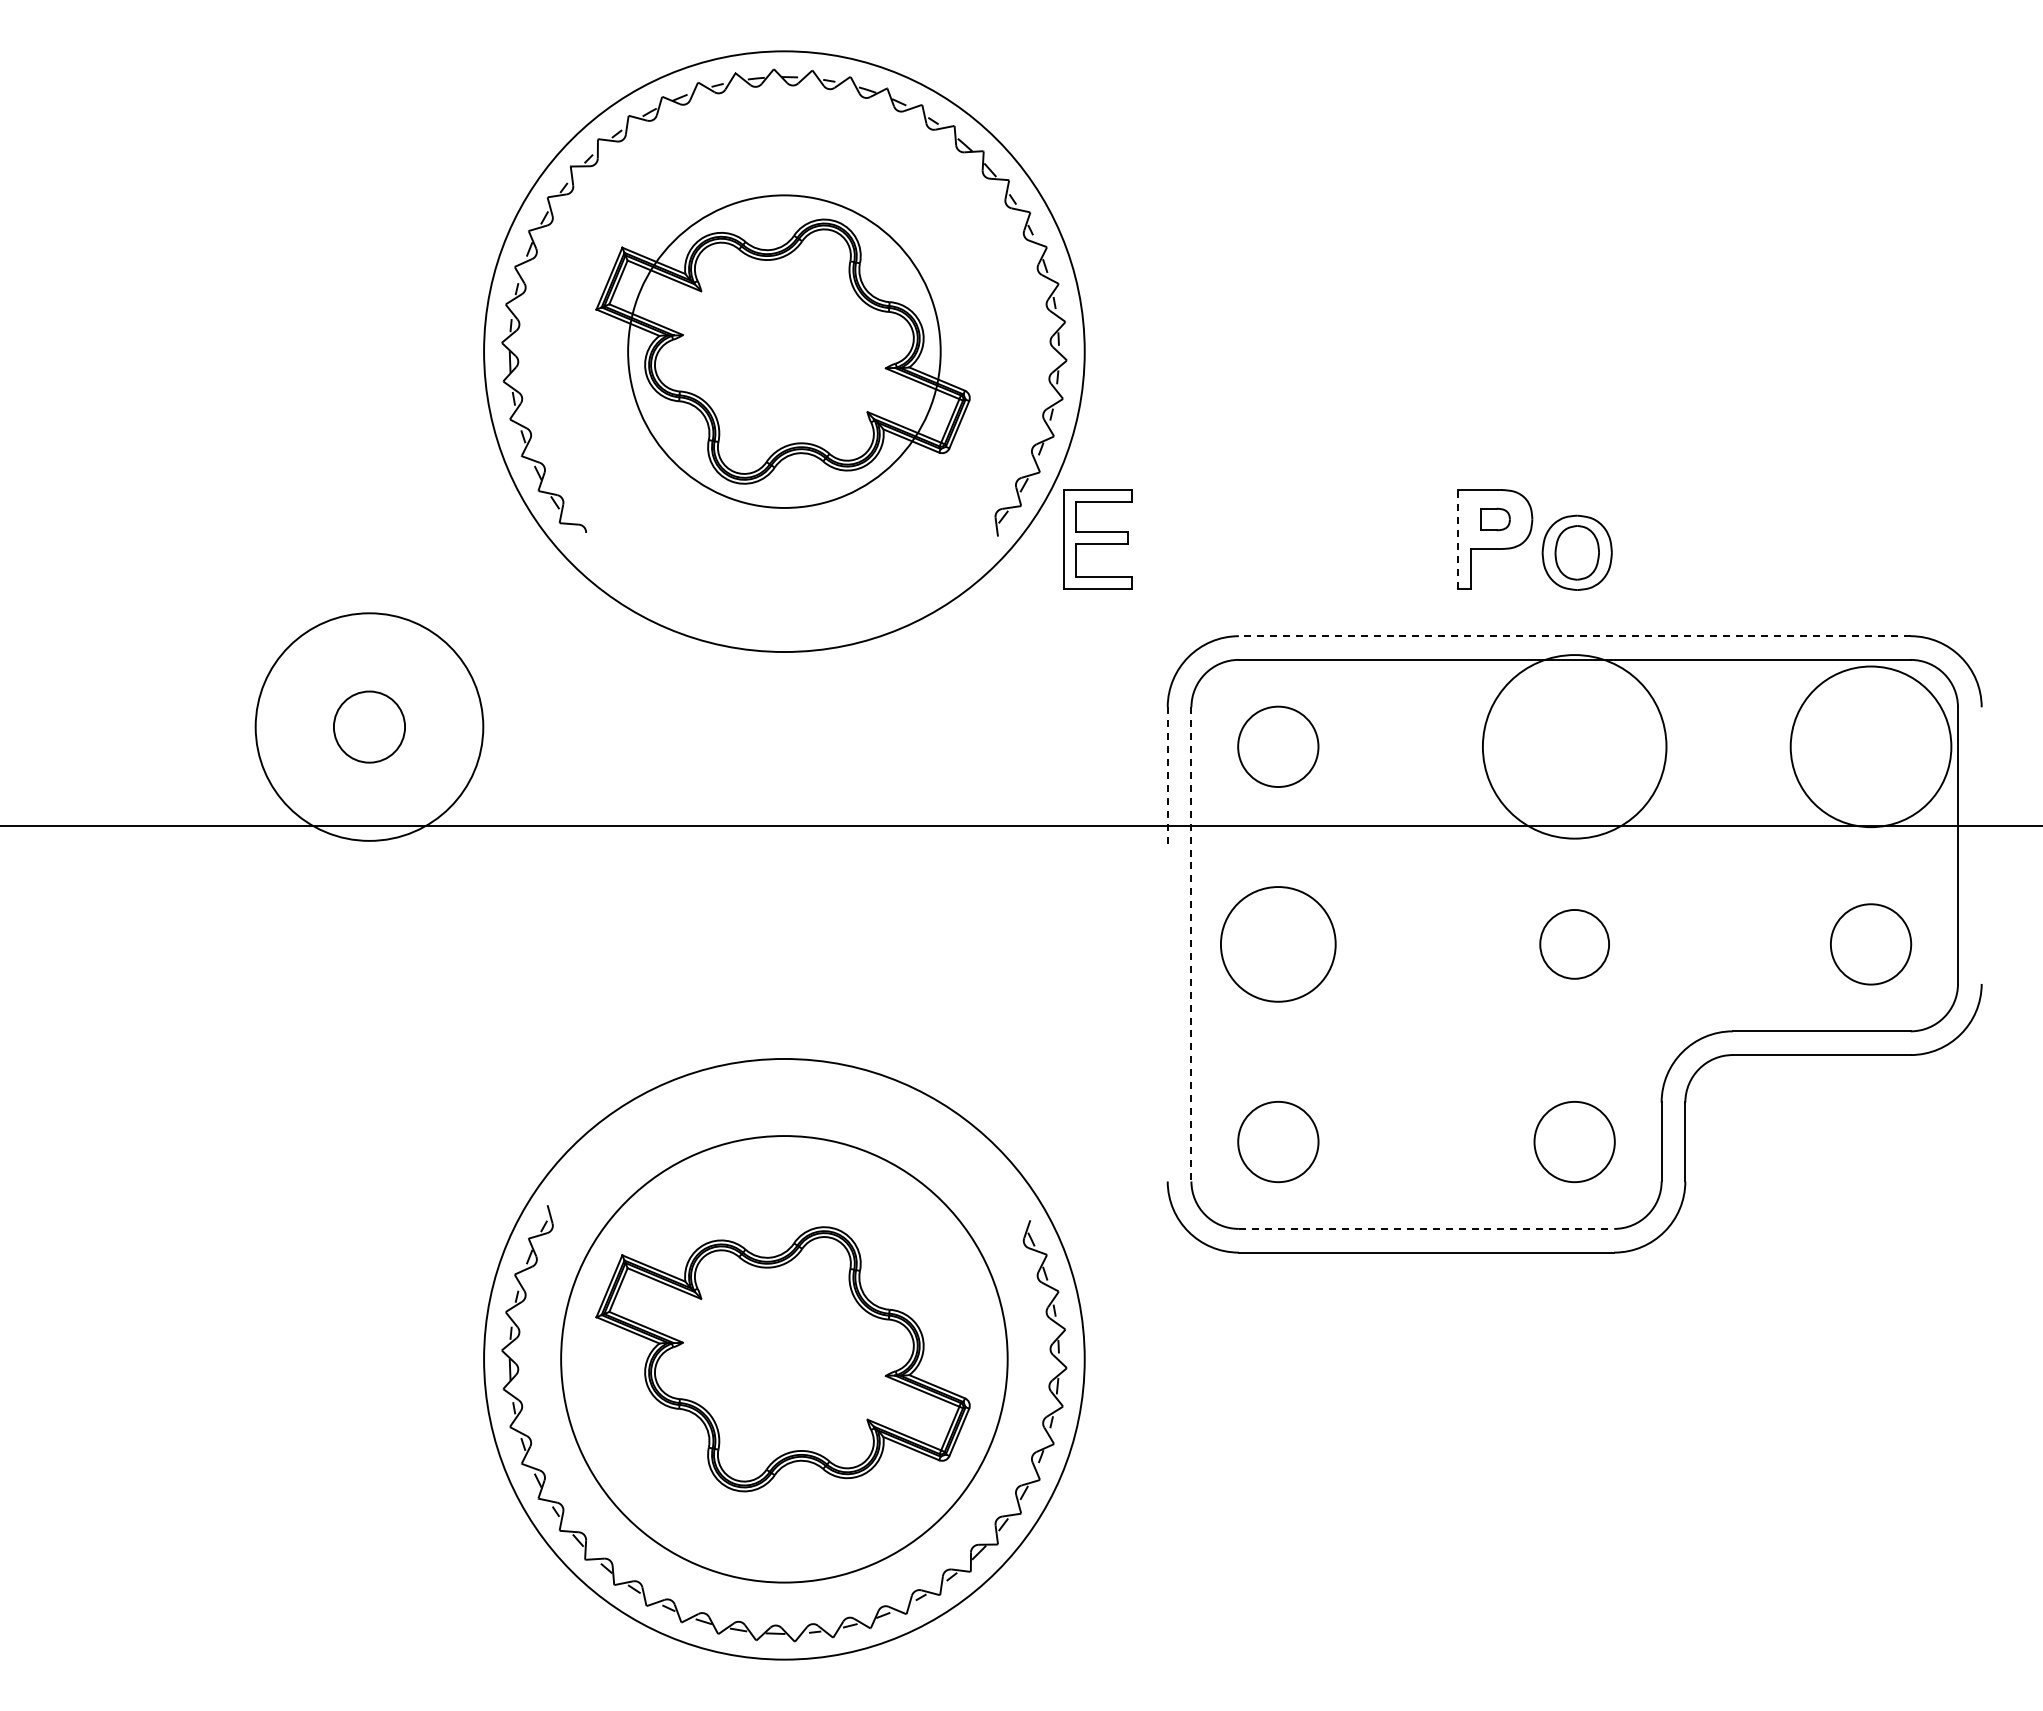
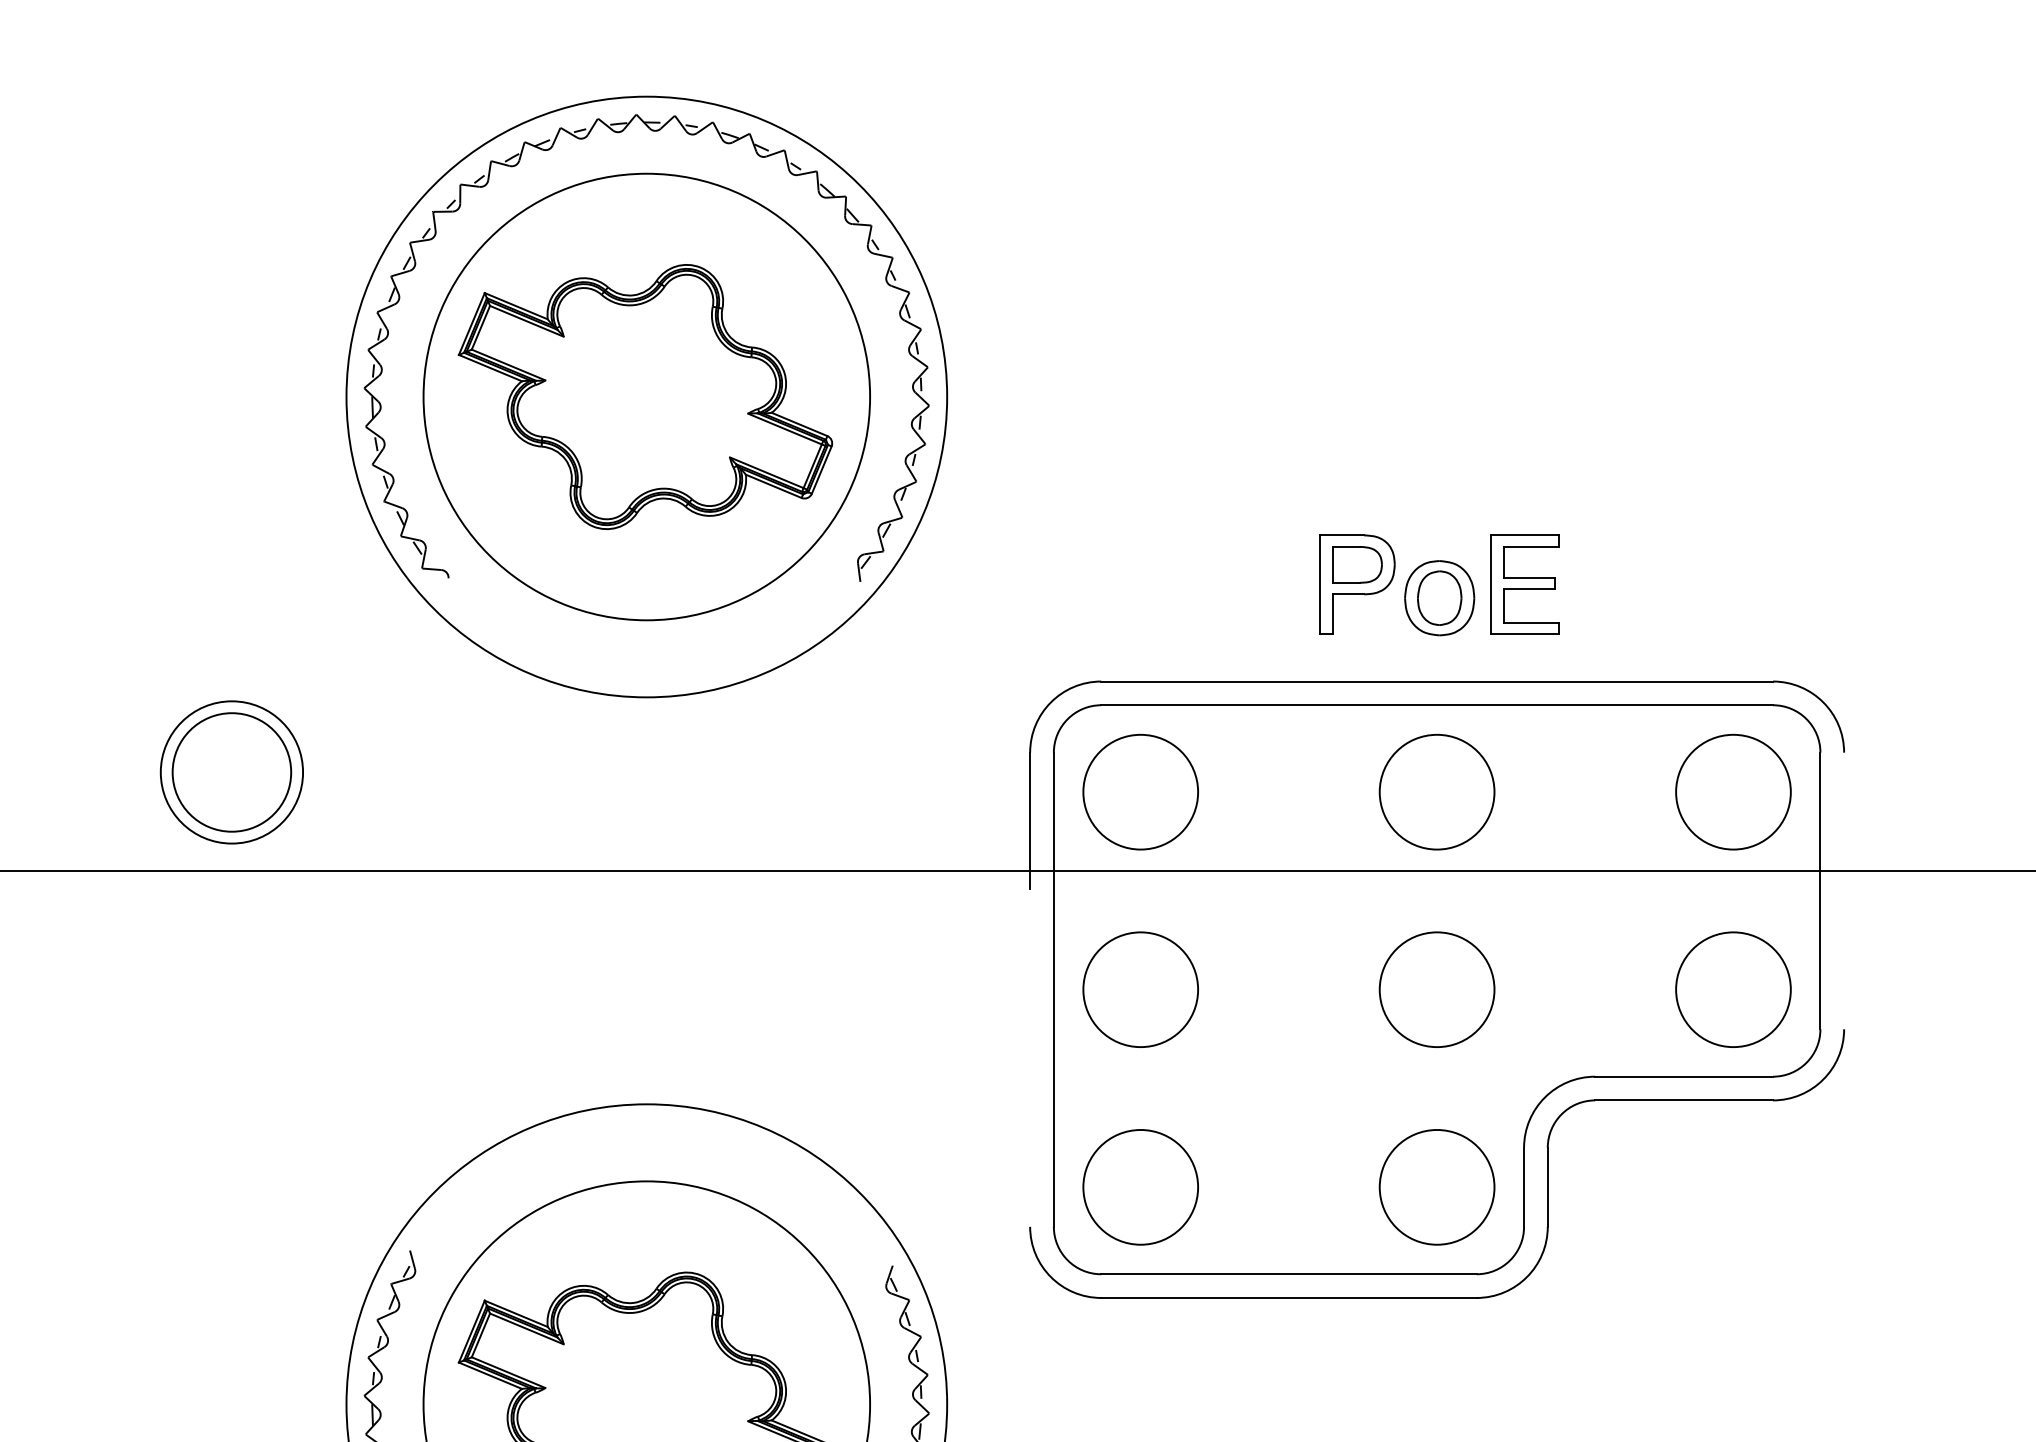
circle: (784, 351) -> (646, 396), size x1.43
part: (1495, 519) -> (1357, 564), size x1.67
line: (1457, 538) -> (1319, 583), dashed -> solid
part: (1097, 539) -> (1524, 584), moved
line: (1574, 636) -> (1436, 681), dashed -> solid
circle: (369, 726) -> (231, 771), size x0.62
circle: (369, 726) -> (231, 771), size x1.67
circle: (1277, 746) -> (1139, 791), size x1.43
circle: (1574, 746) -> (1436, 791), size x0.62
circle: (1870, 746) -> (1732, 791), size x0.71
line: (1167, 775) -> (1029, 820), dashed -> solid
line: (1191, 944) -> (1053, 989), dashed -> solid
circle: (1574, 944) -> (1436, 989), size x1.67
circle: (1870, 944) -> (1732, 989), size x1.43
circle: (1278, 1141) -> (1140, 1186), size x1.43
circle: (1574, 1141) -> (1436, 1186), size x1.43
line: (1426, 1228) -> (1288, 1273), dashed -> solid

